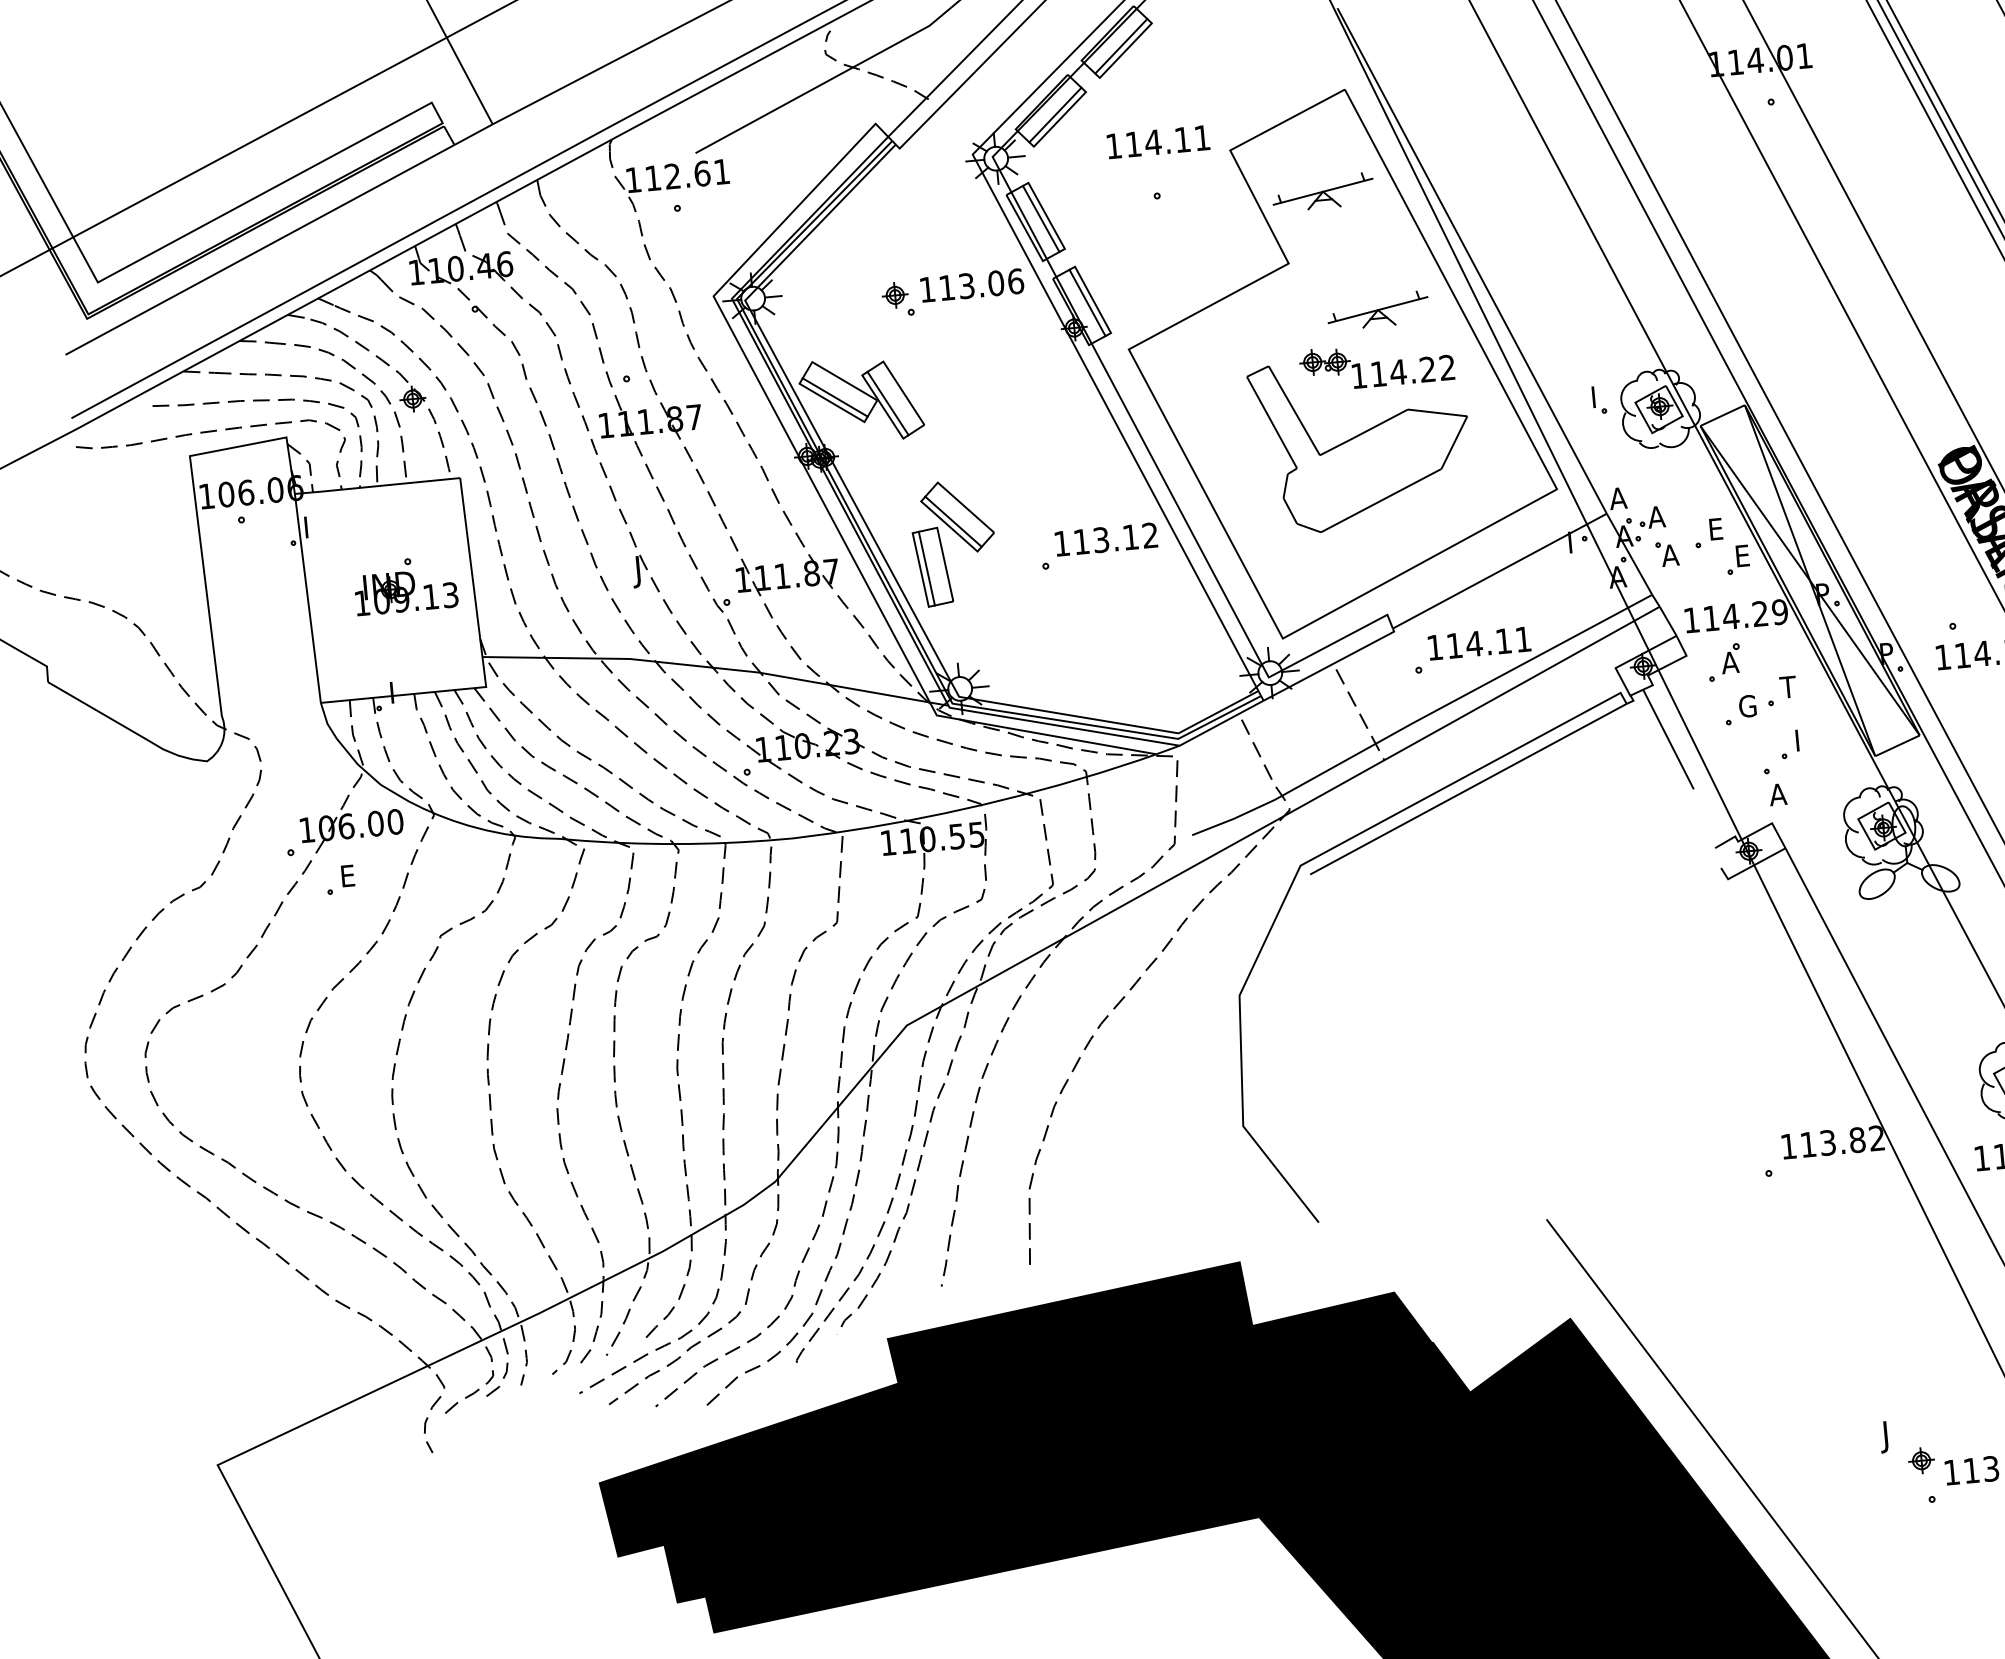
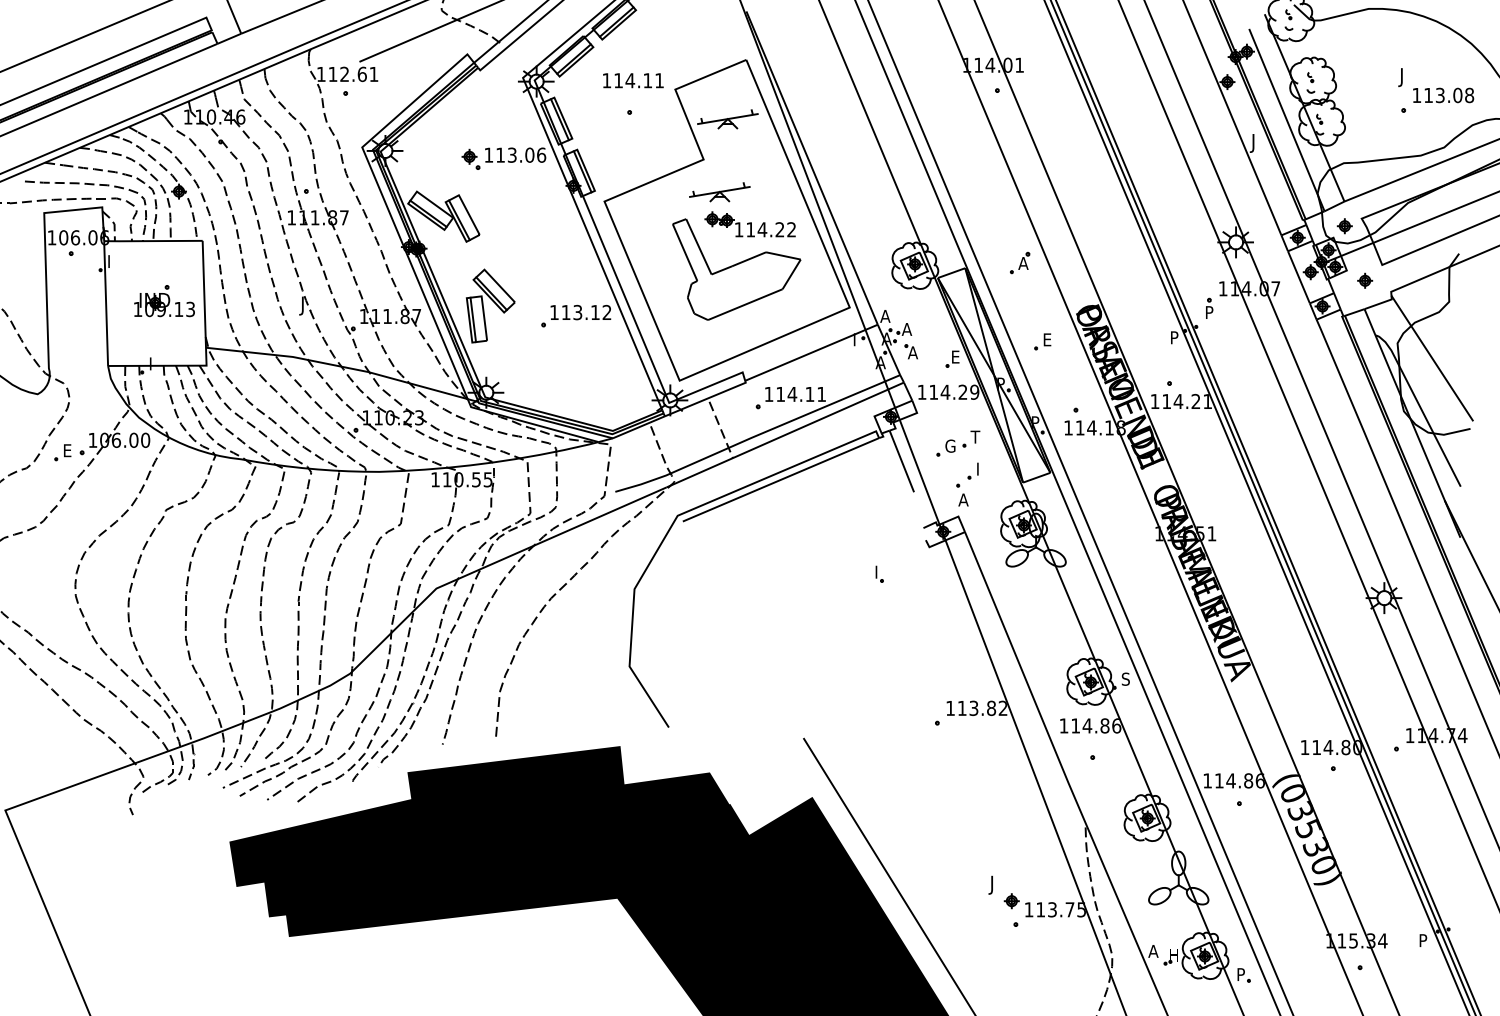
part: (1377, 311) -> (719, 192), moved
part: (1599, 398) -> (879, 573), moved
part: (1707, 532) -> (1042, 341), moved
part: (1725, 663) -> (1020, 263), moved
part: (339, 879) -> (62, 452), moved

